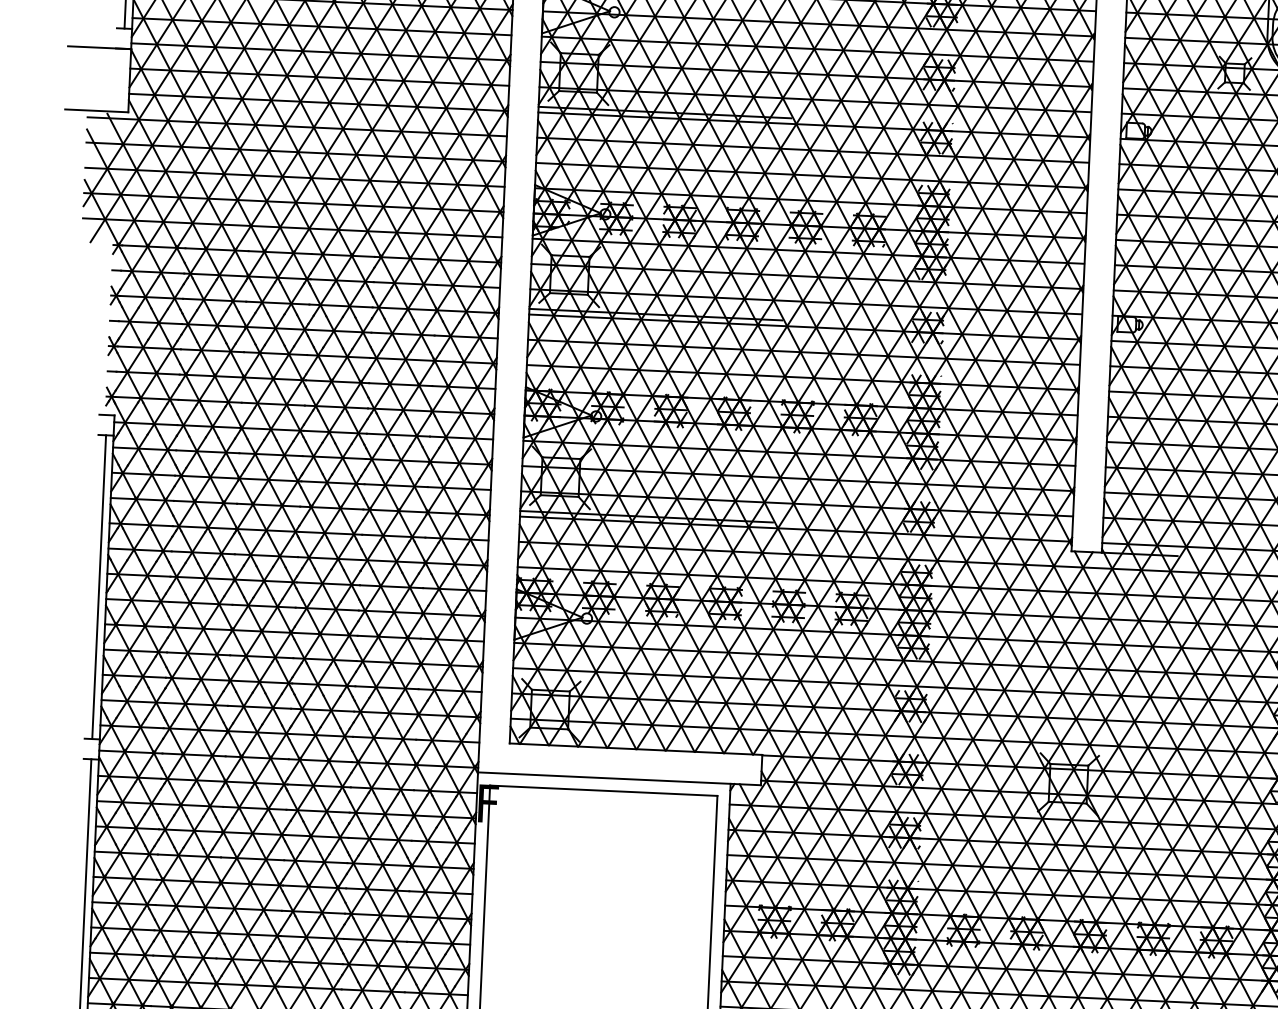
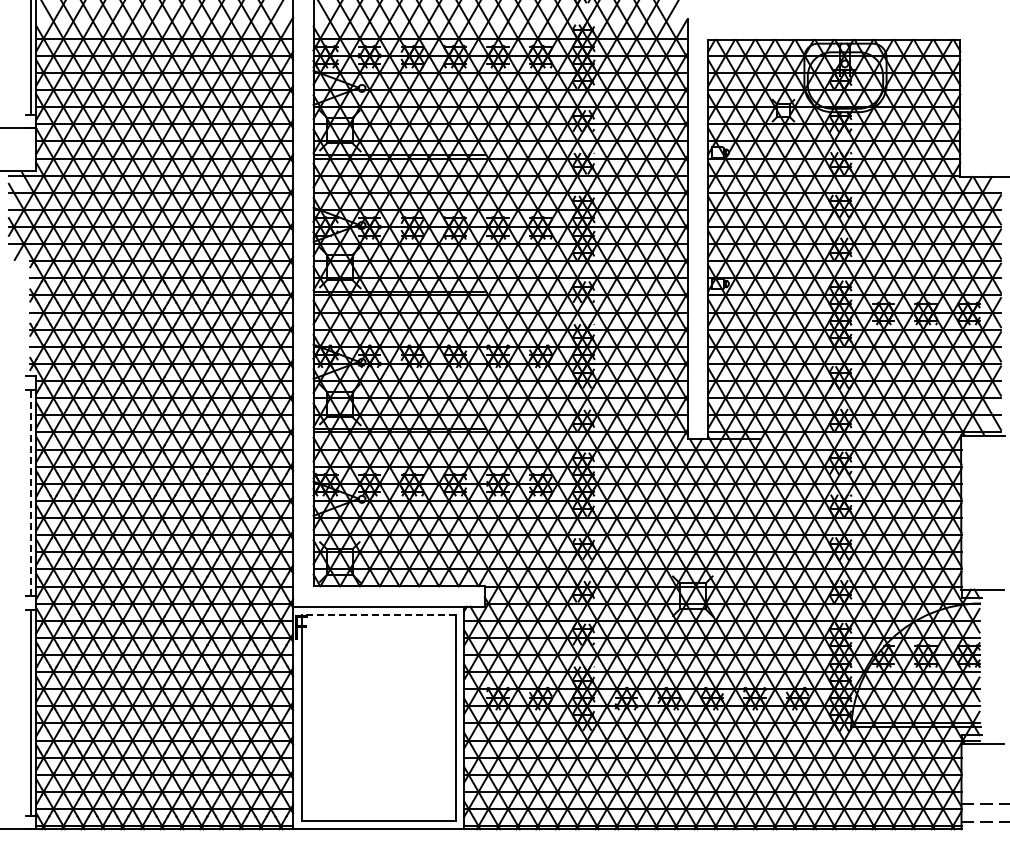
line: (99, 587) -> (31, 493), solid -> dashed
line: (603, 791) -> (378, 615), solid -> dashed

